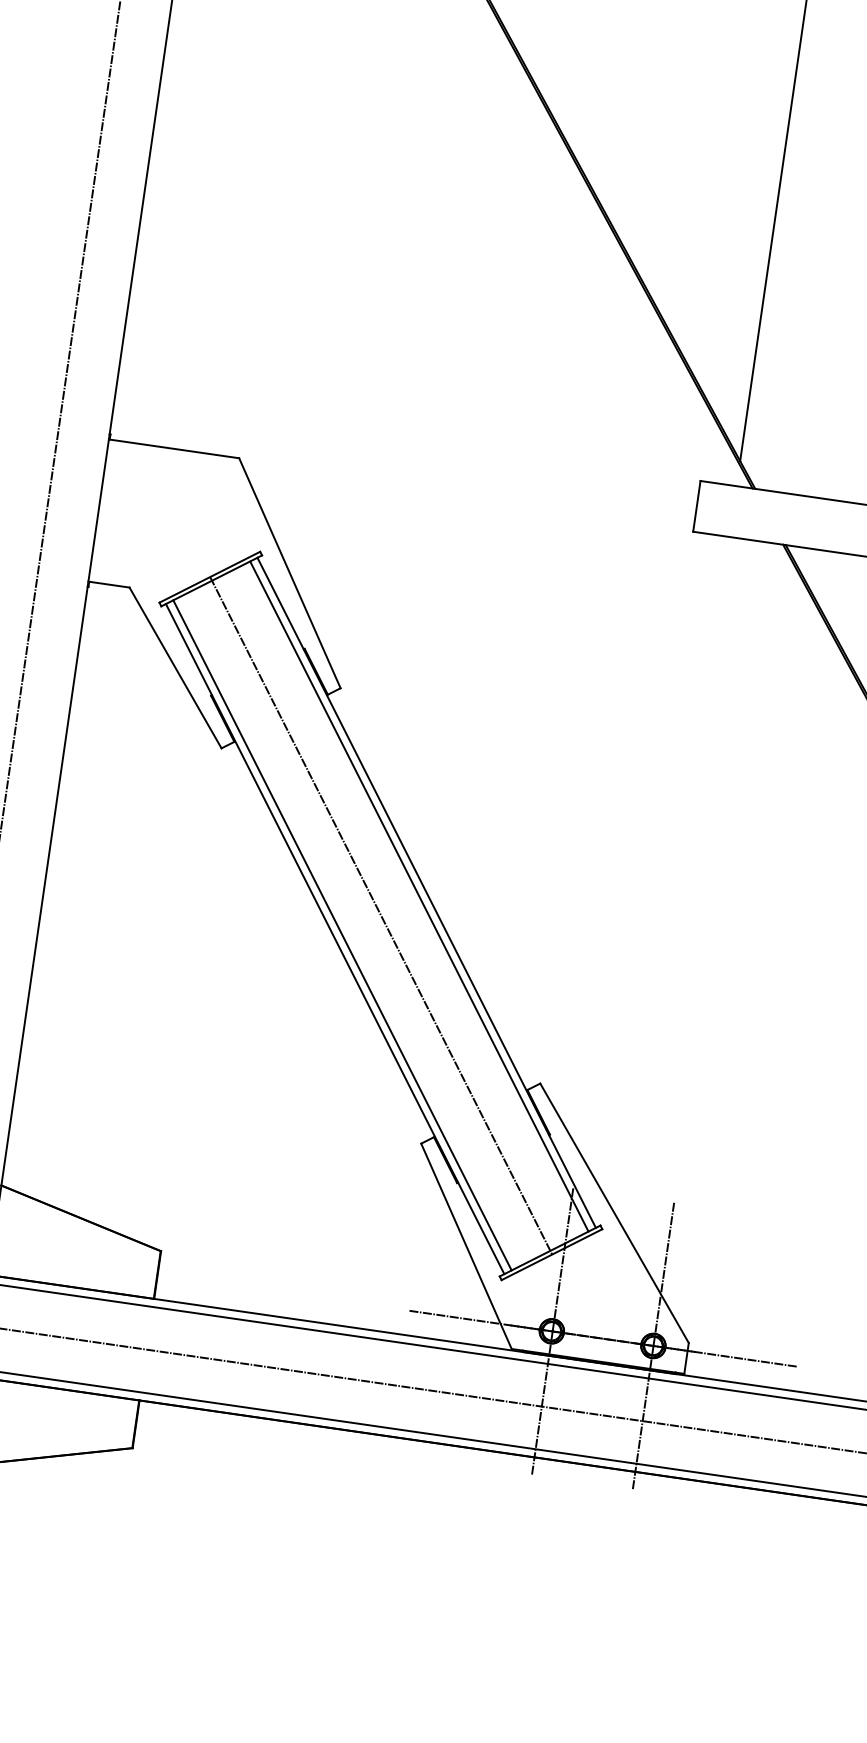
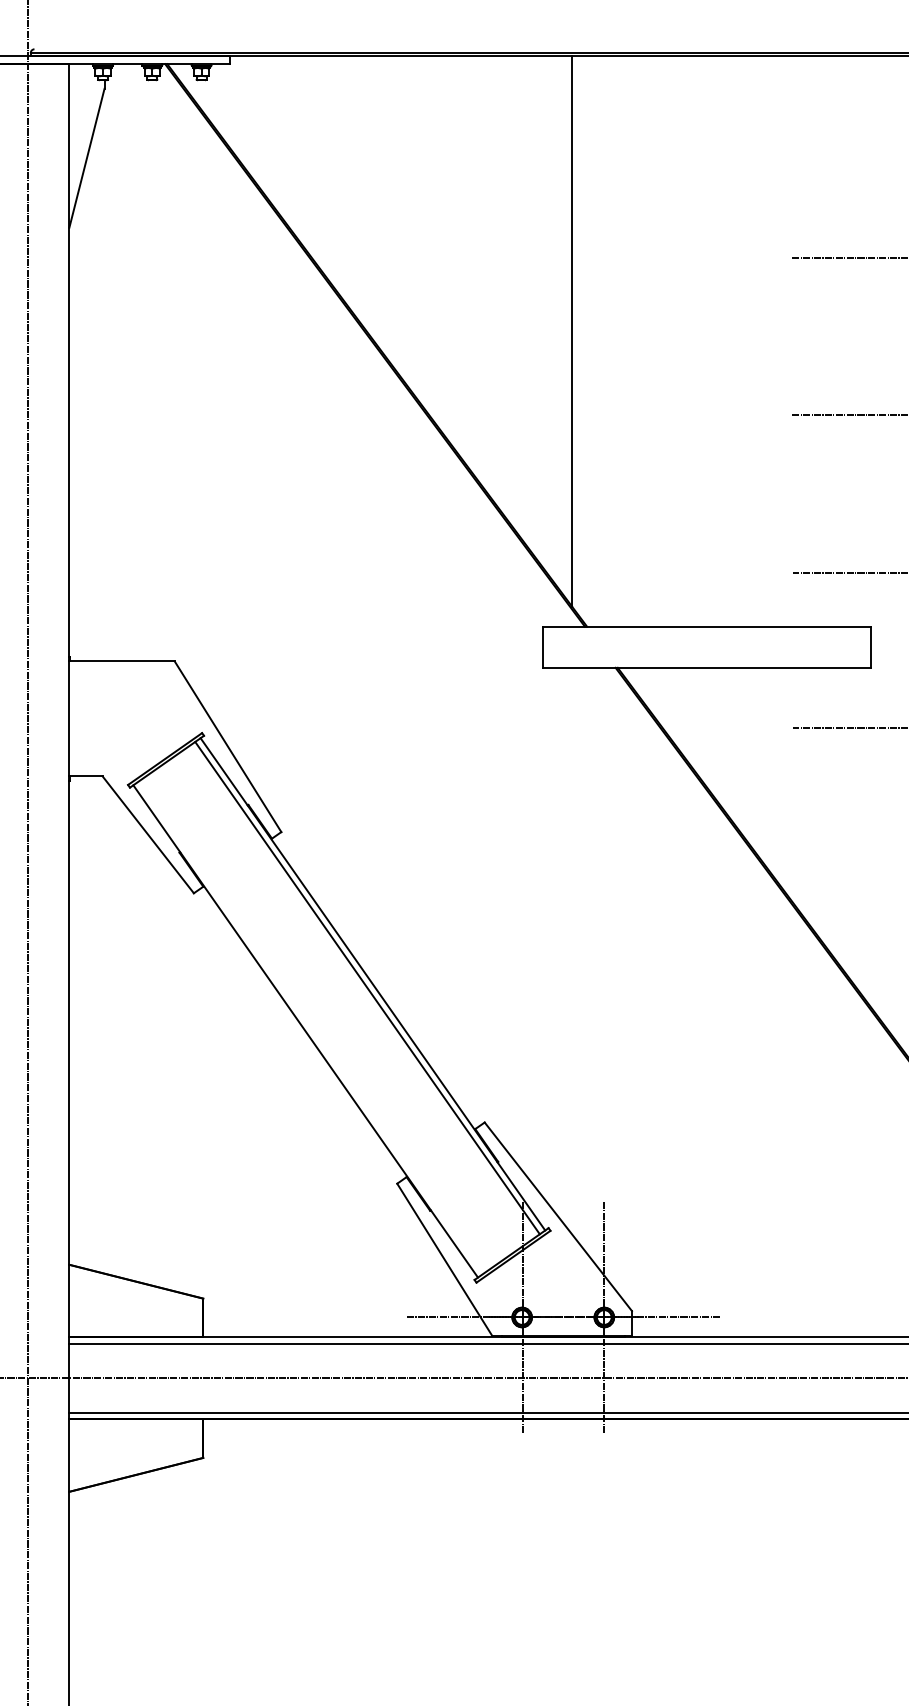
line: (381, 915) -> (339, 1007), removed
line: (341, 935) -> (310, 1027), removed

